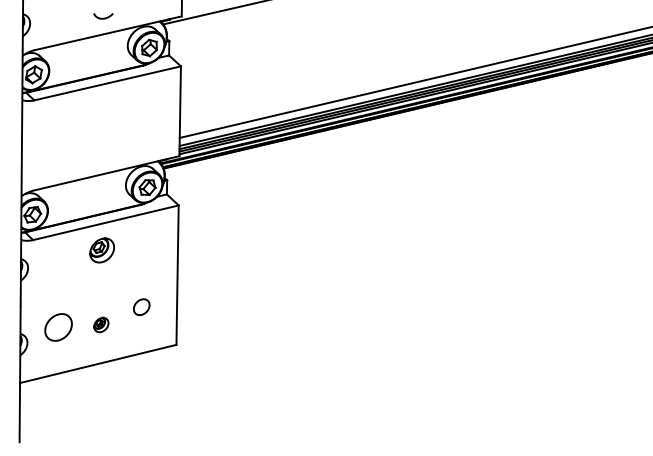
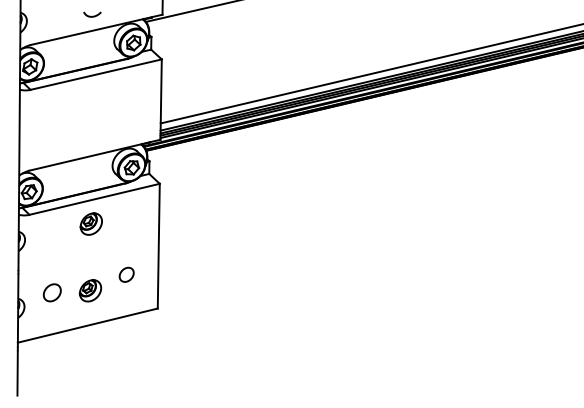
part: (101, 324) -> (90, 290), size x1.67
part: (58, 326) -> (52, 292), size x0.71

